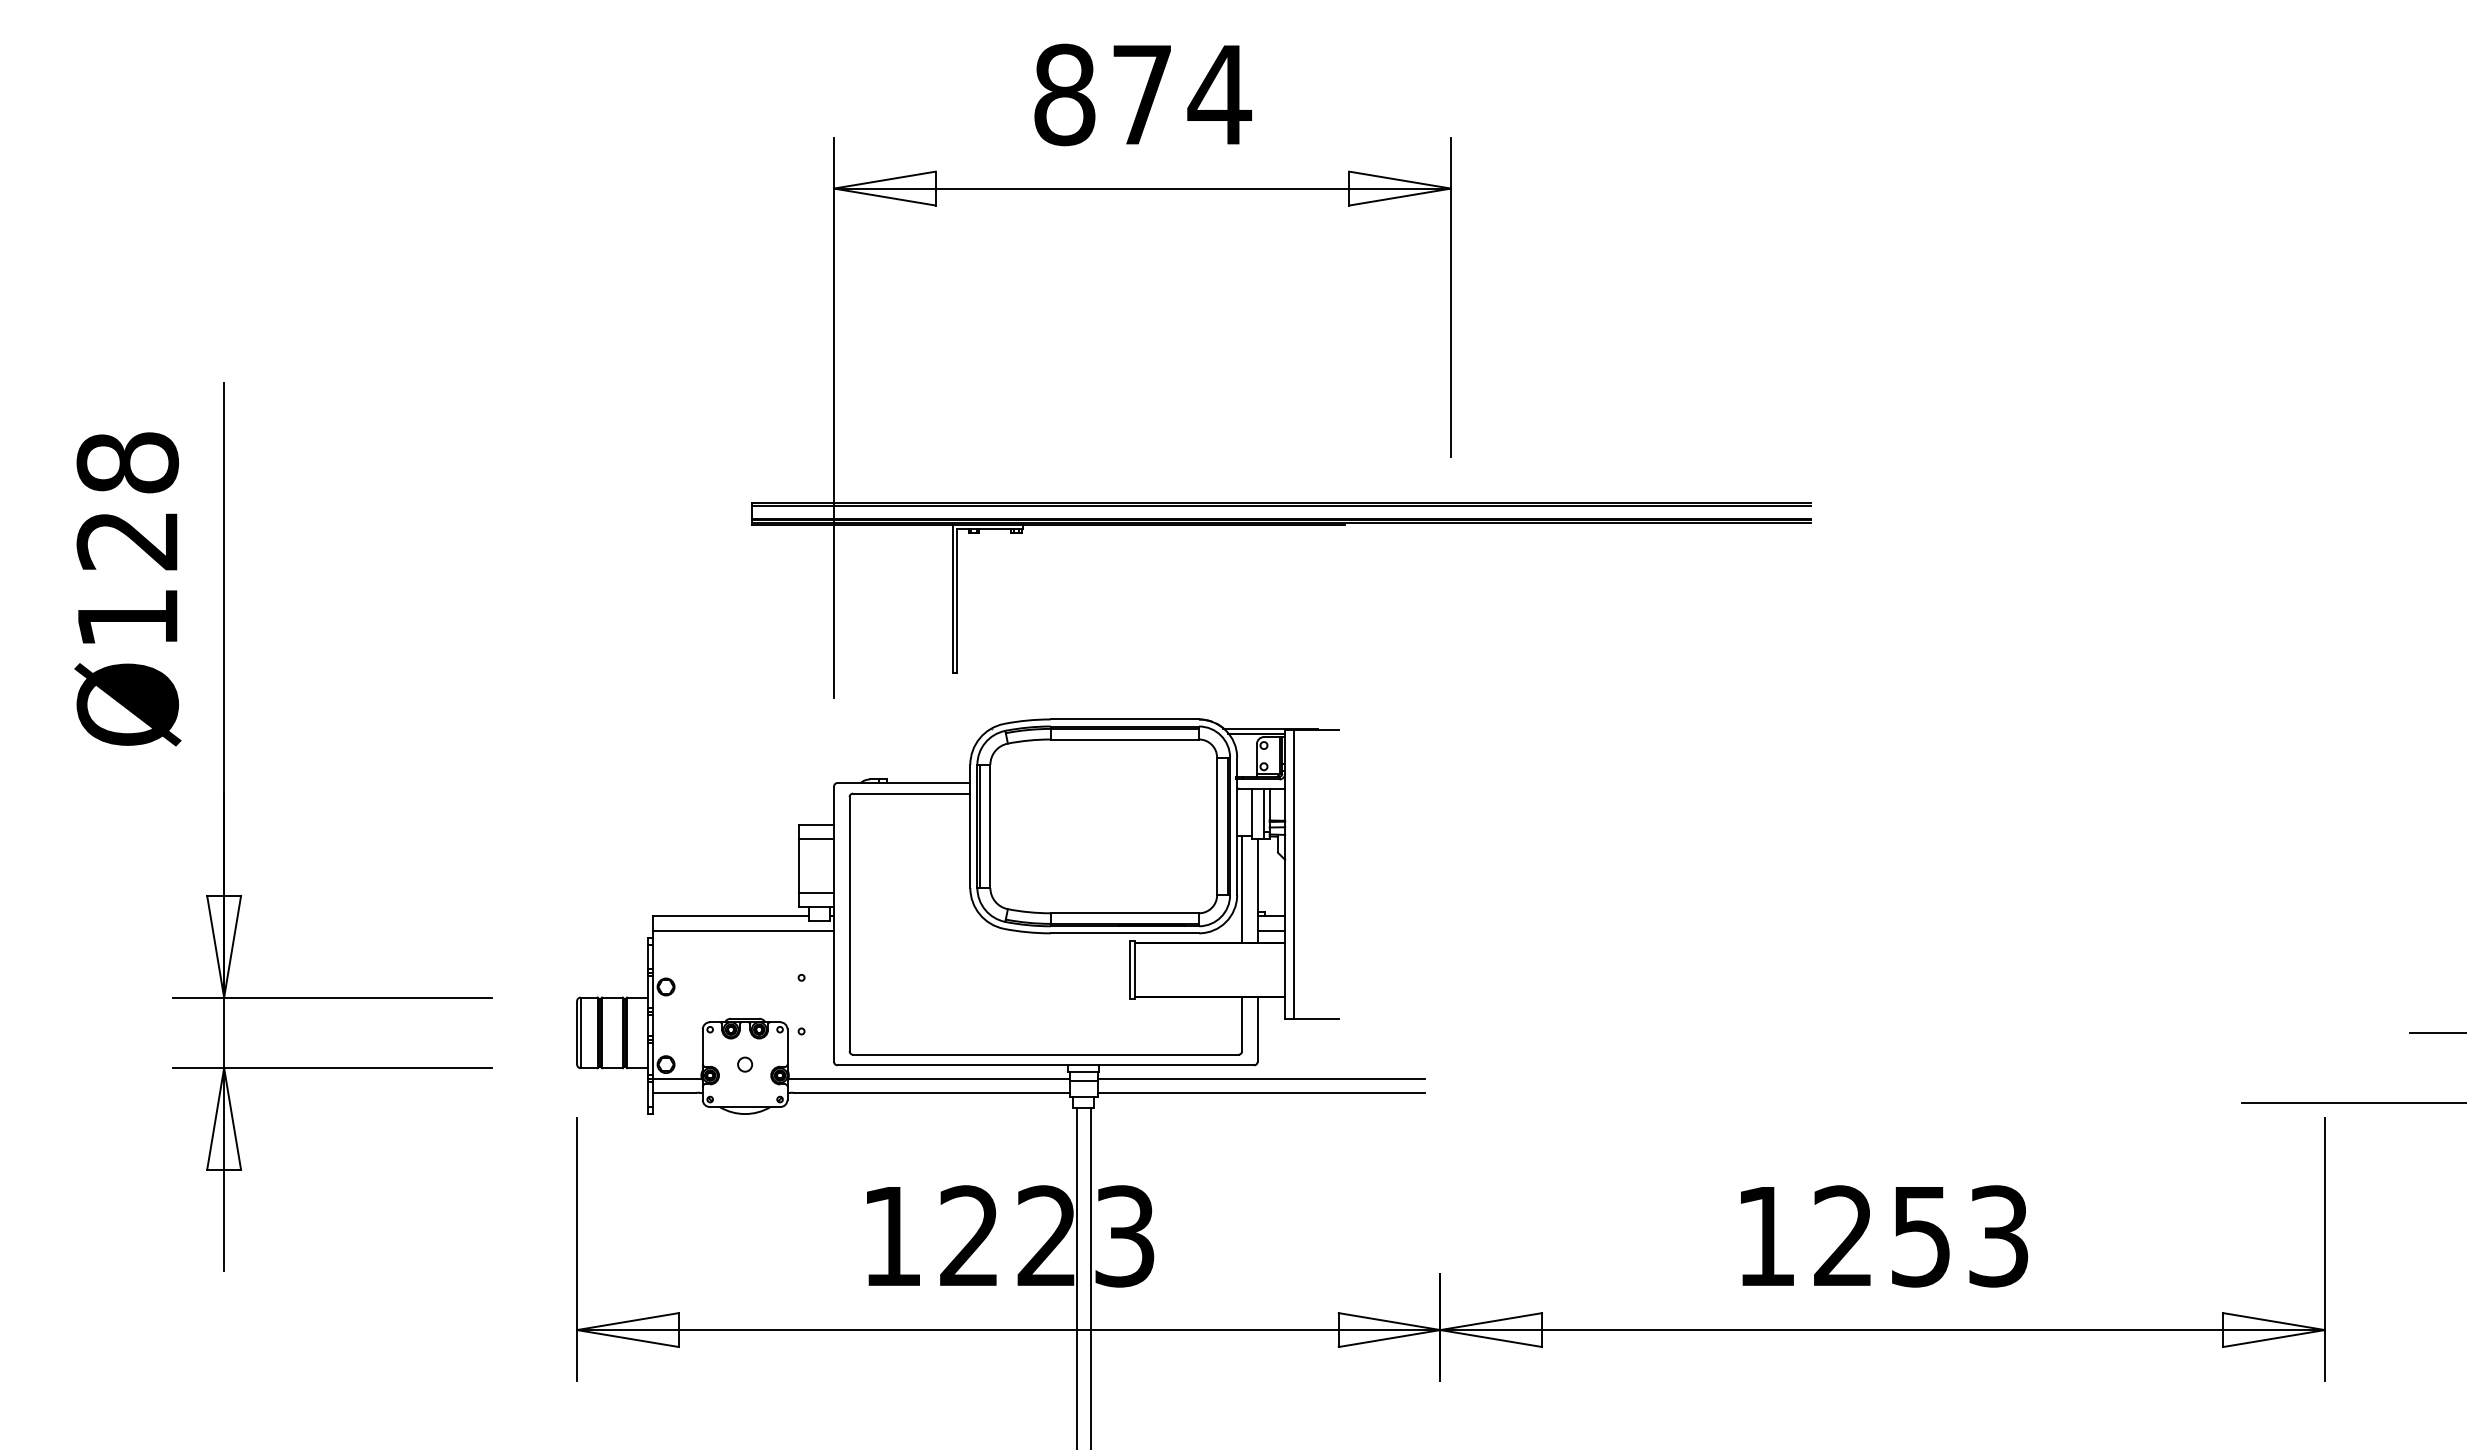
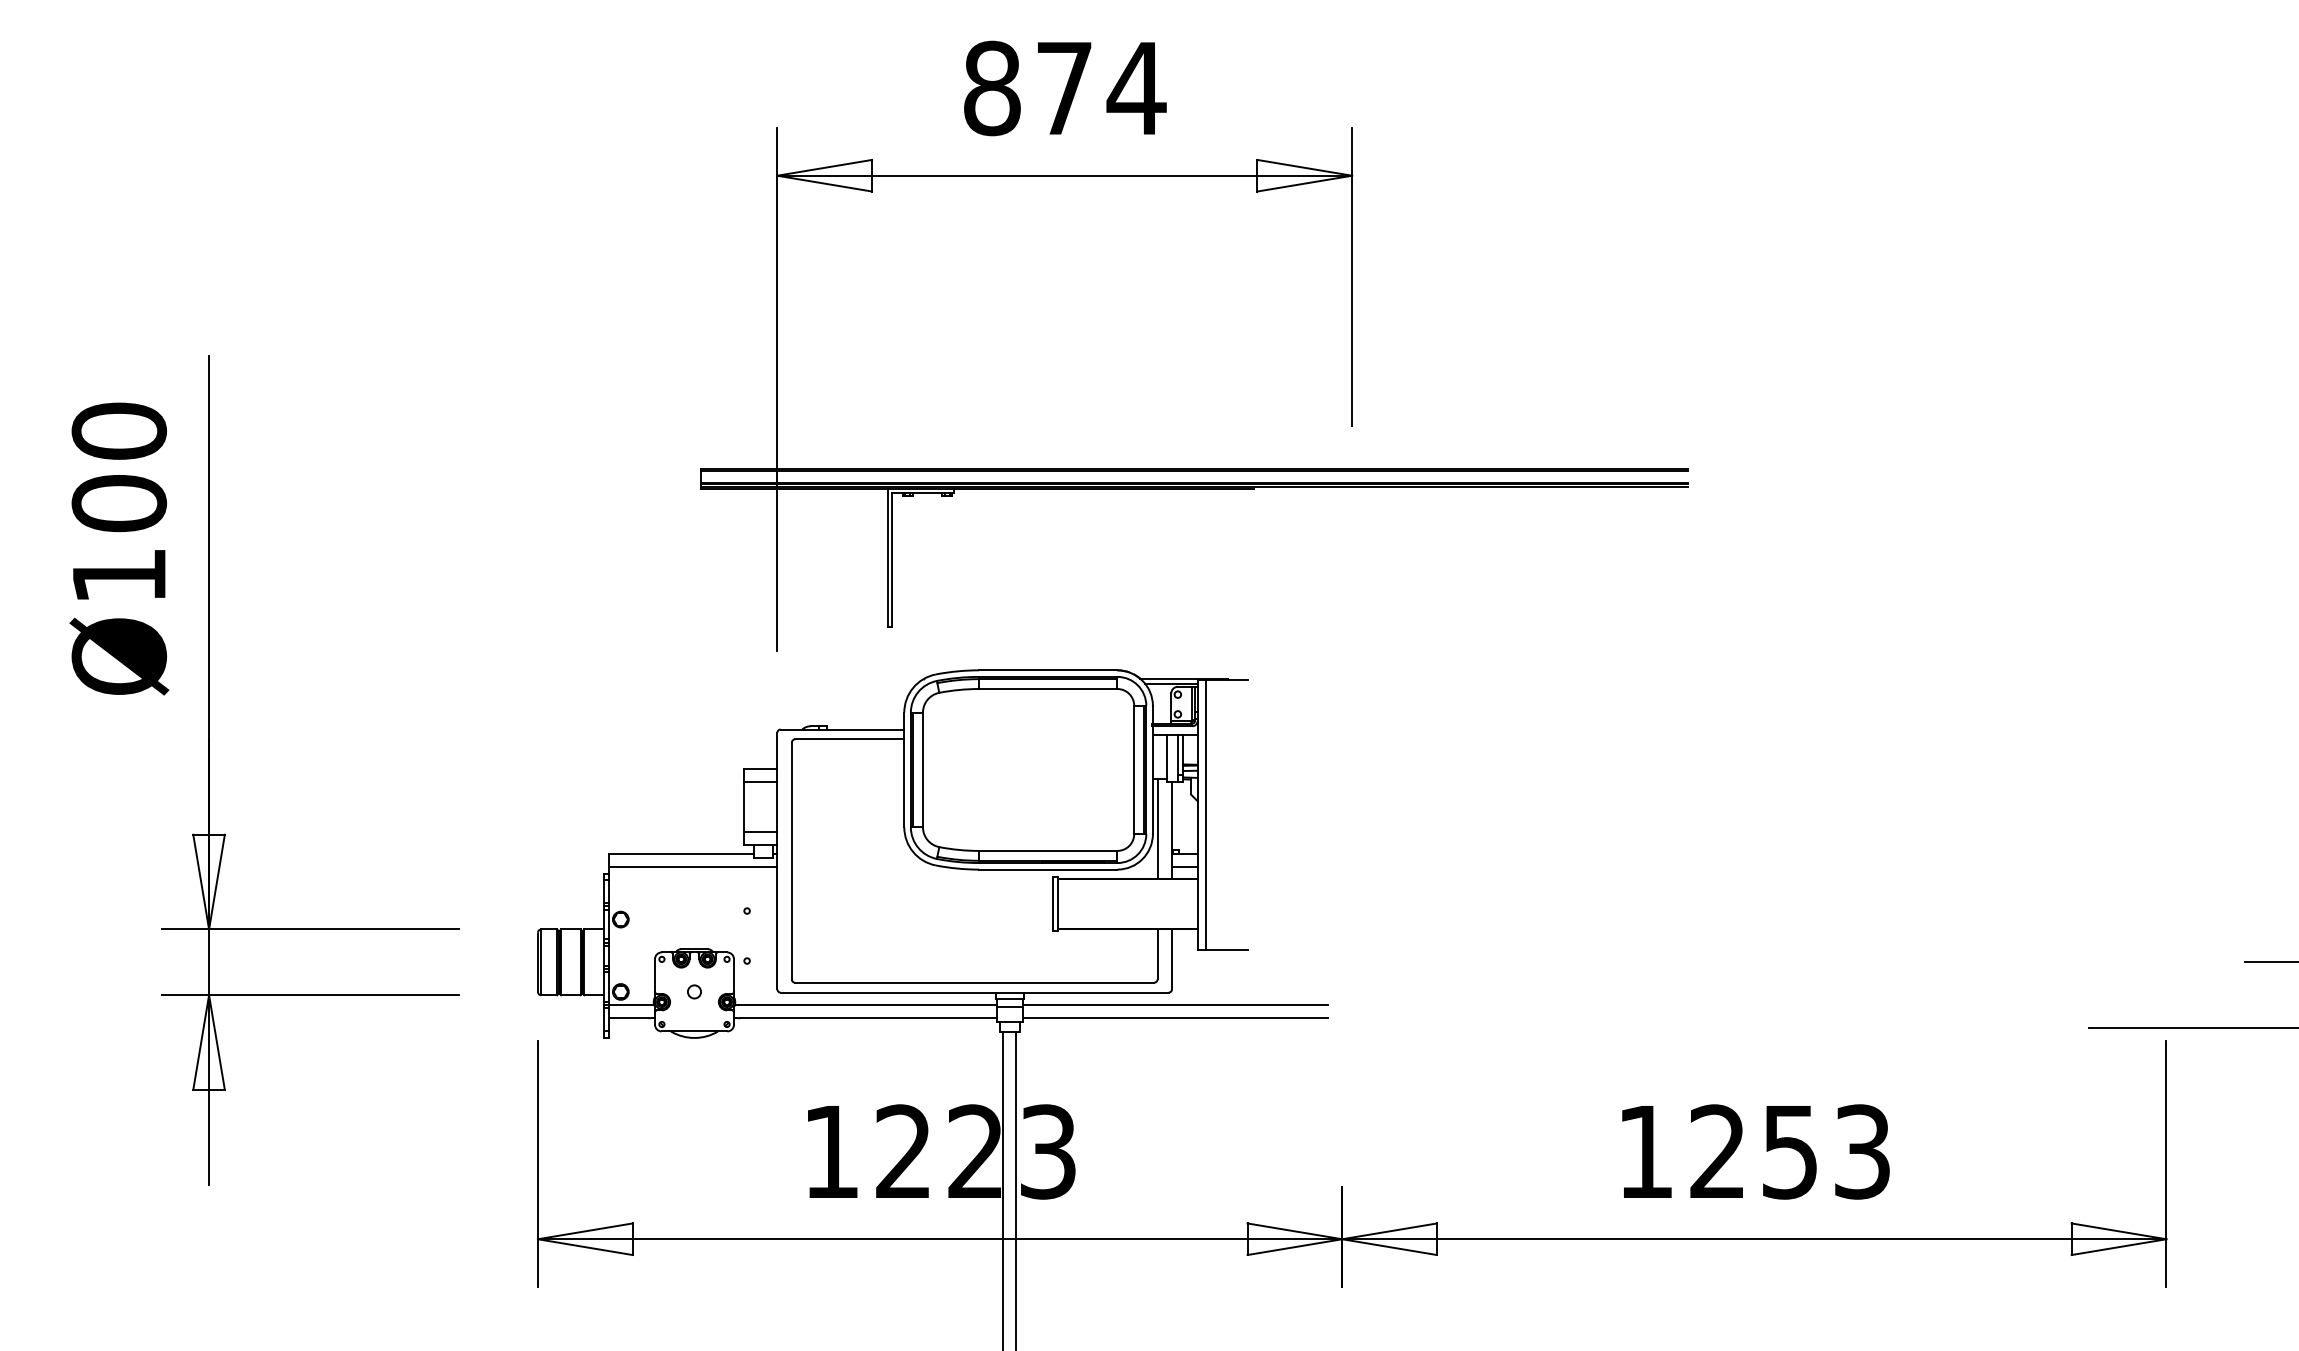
text: (127, 501) -> (119, 467), Ø128 -> Ø100

